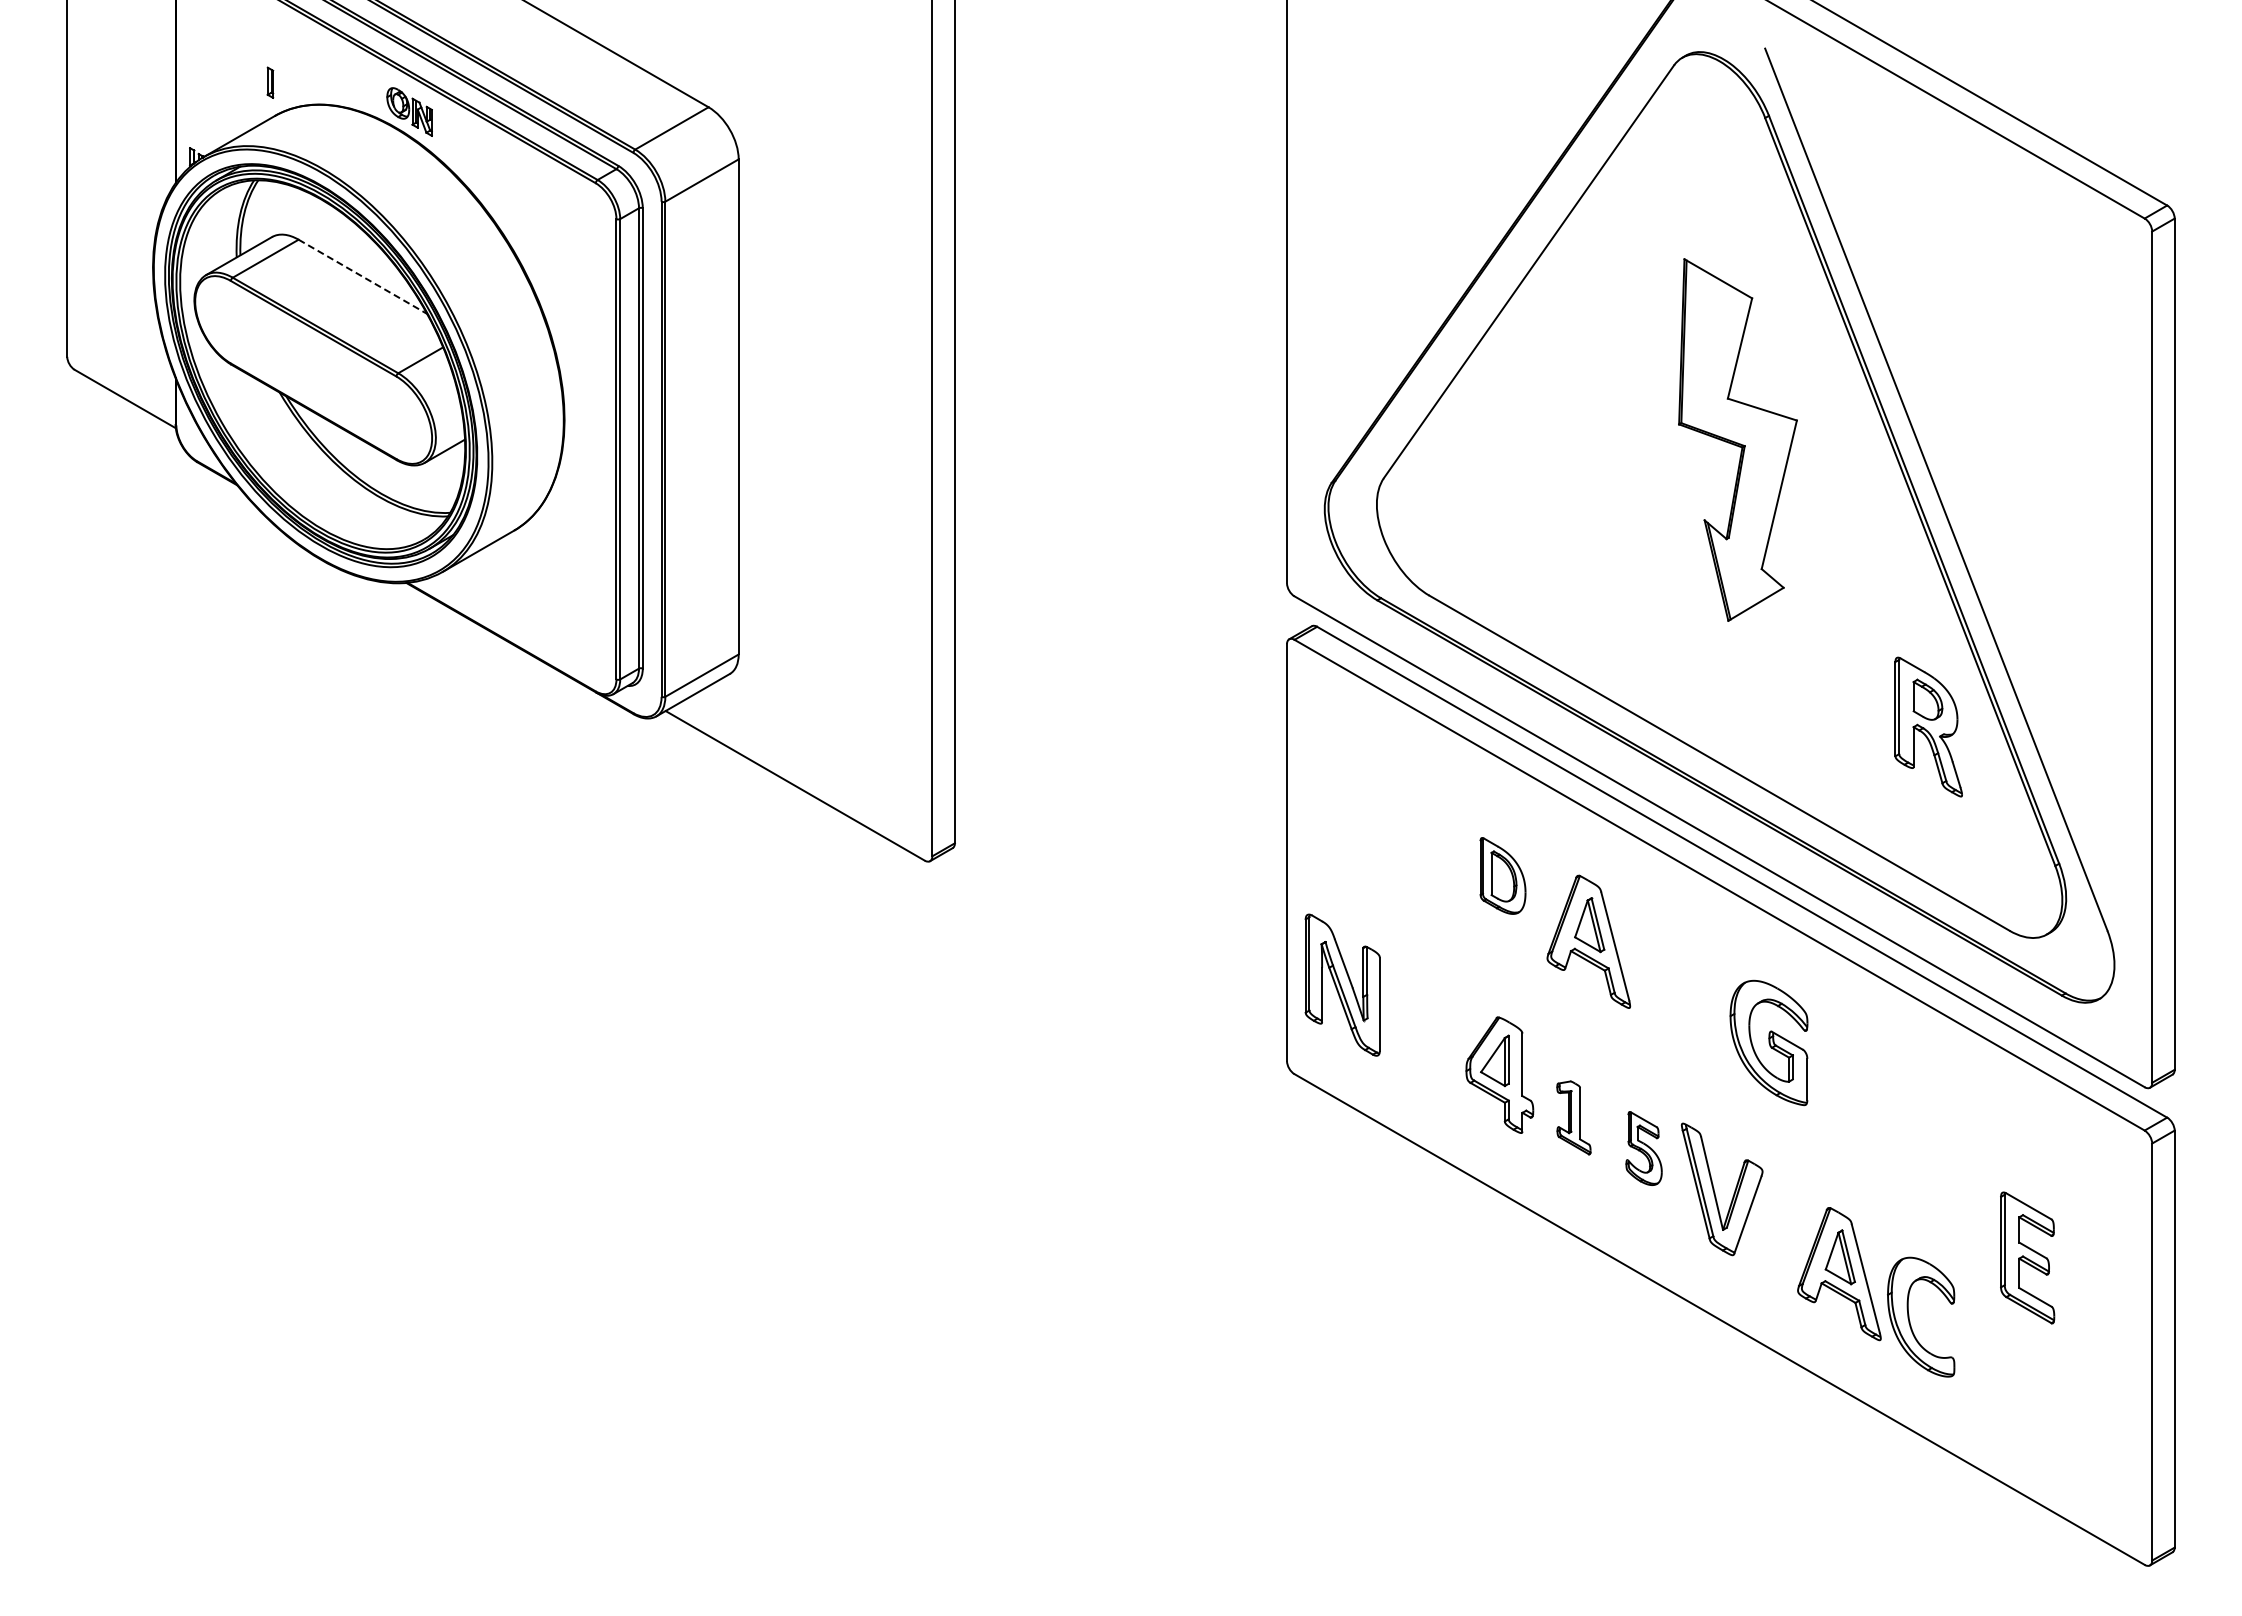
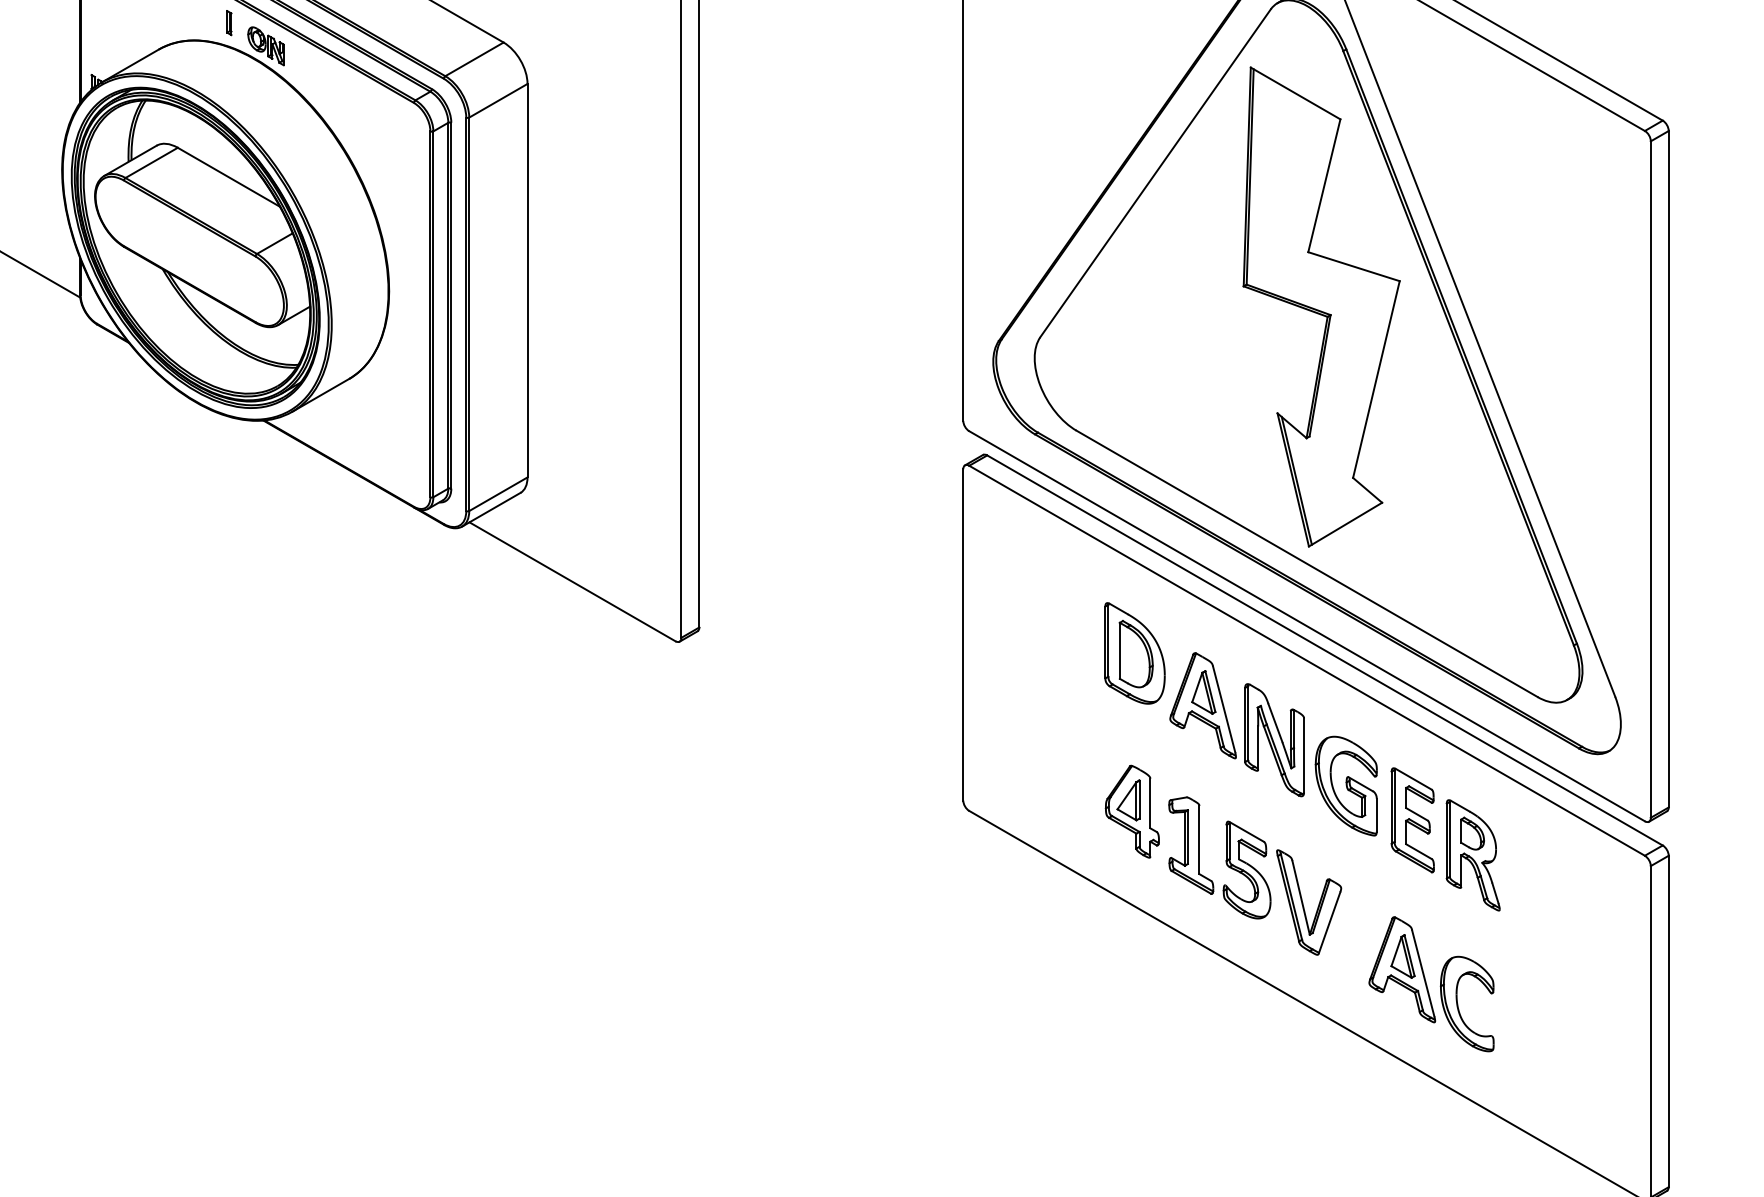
part: (270, 82) -> (229, 22), moved
line: (363, 277) -> (229, 177), dashed -> solid
part: (1737, 439) -> (1321, 306), size x1.67
part: (1928, 726) -> (1473, 854), moved
part: (1502, 875) -> (1134, 653), size x1.67
part: (1342, 984) -> (1274, 739), moved
part: (1573, 1117) -> (1190, 845), size x1.67
part: (1643, 1148) -> (1246, 870), size x1.67
part: (2027, 1257) -> (1412, 819), moved

